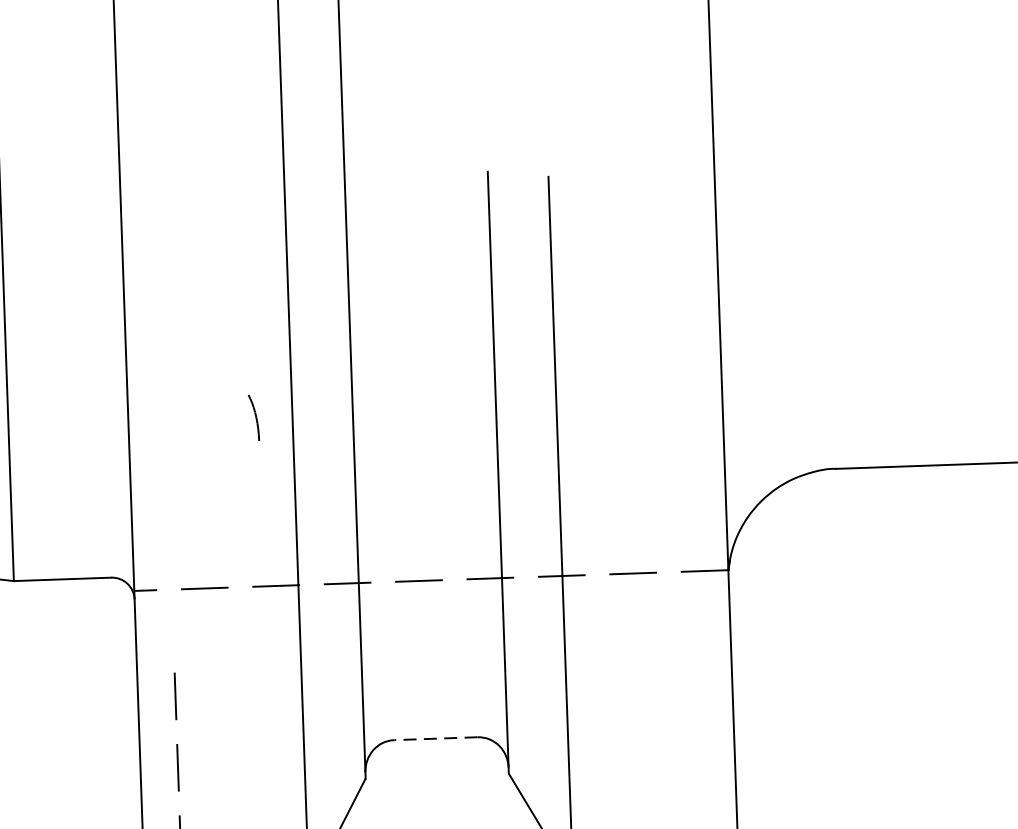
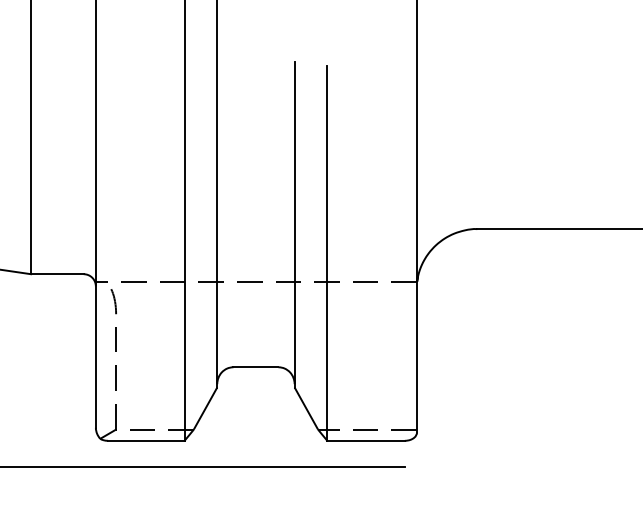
curve: (255, 417) -> (114, 301), moved
line: (435, 739) -> (255, 367), dashed -> solid

